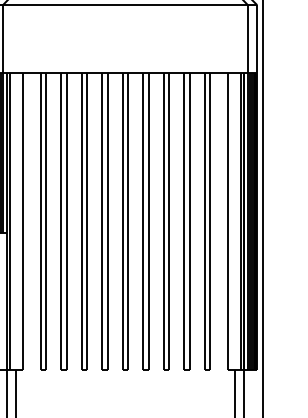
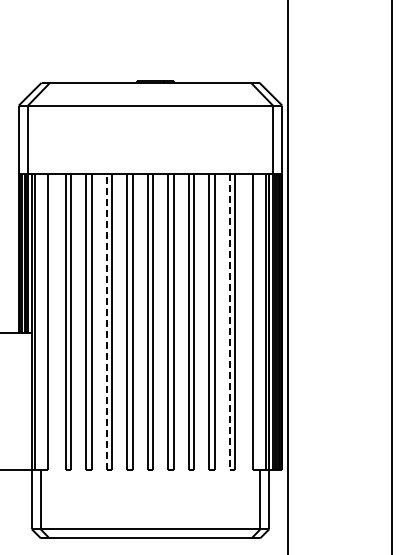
line: (81, 221) -> (106, 321), solid -> dashed
line: (204, 222) -> (229, 322), solid -> dashed

